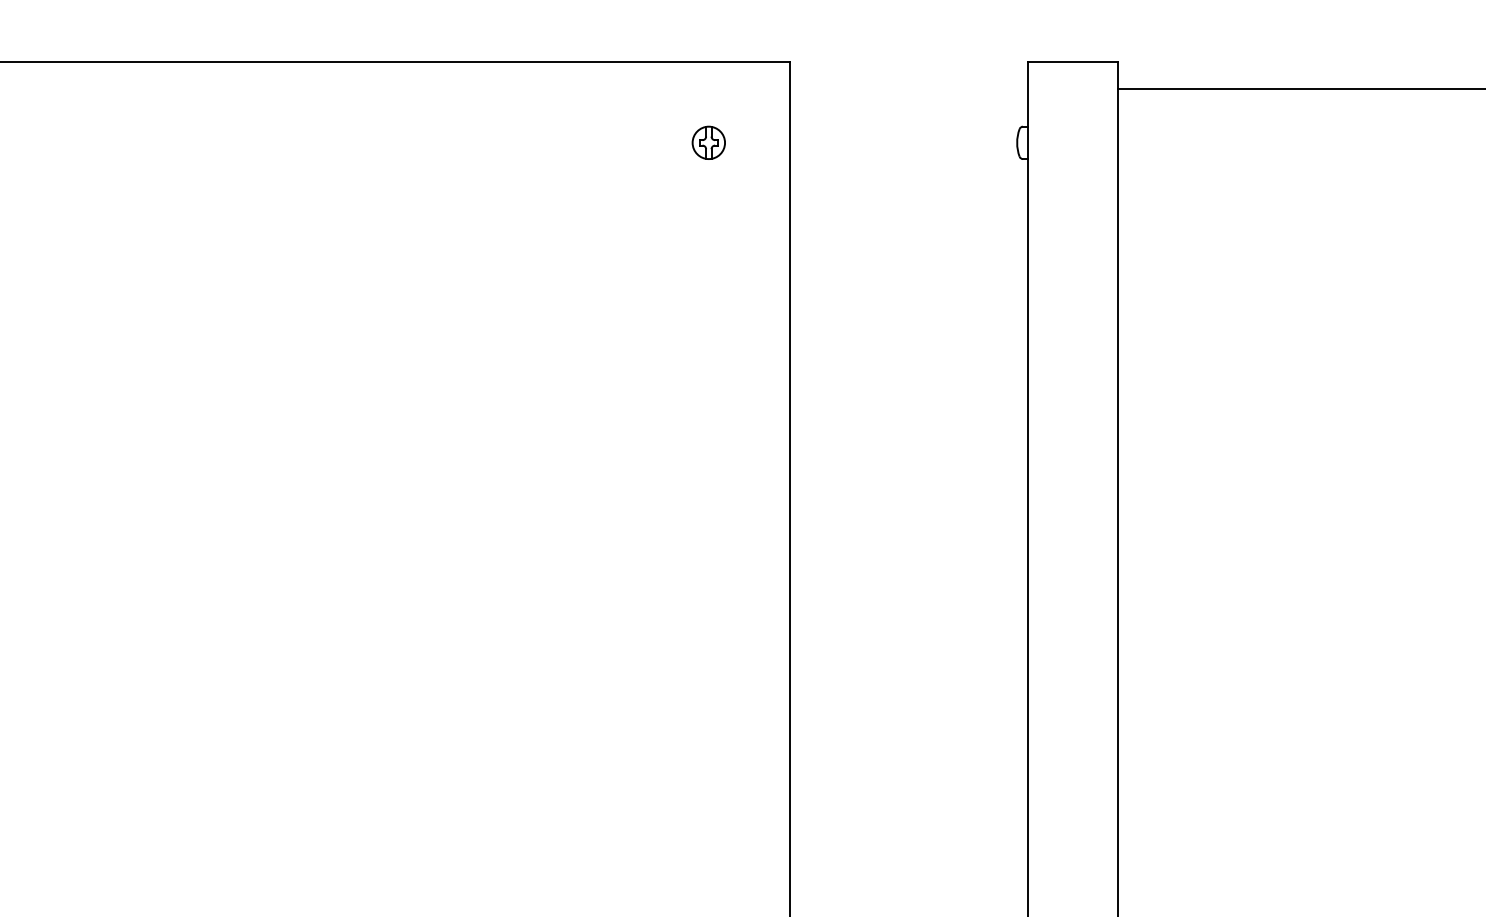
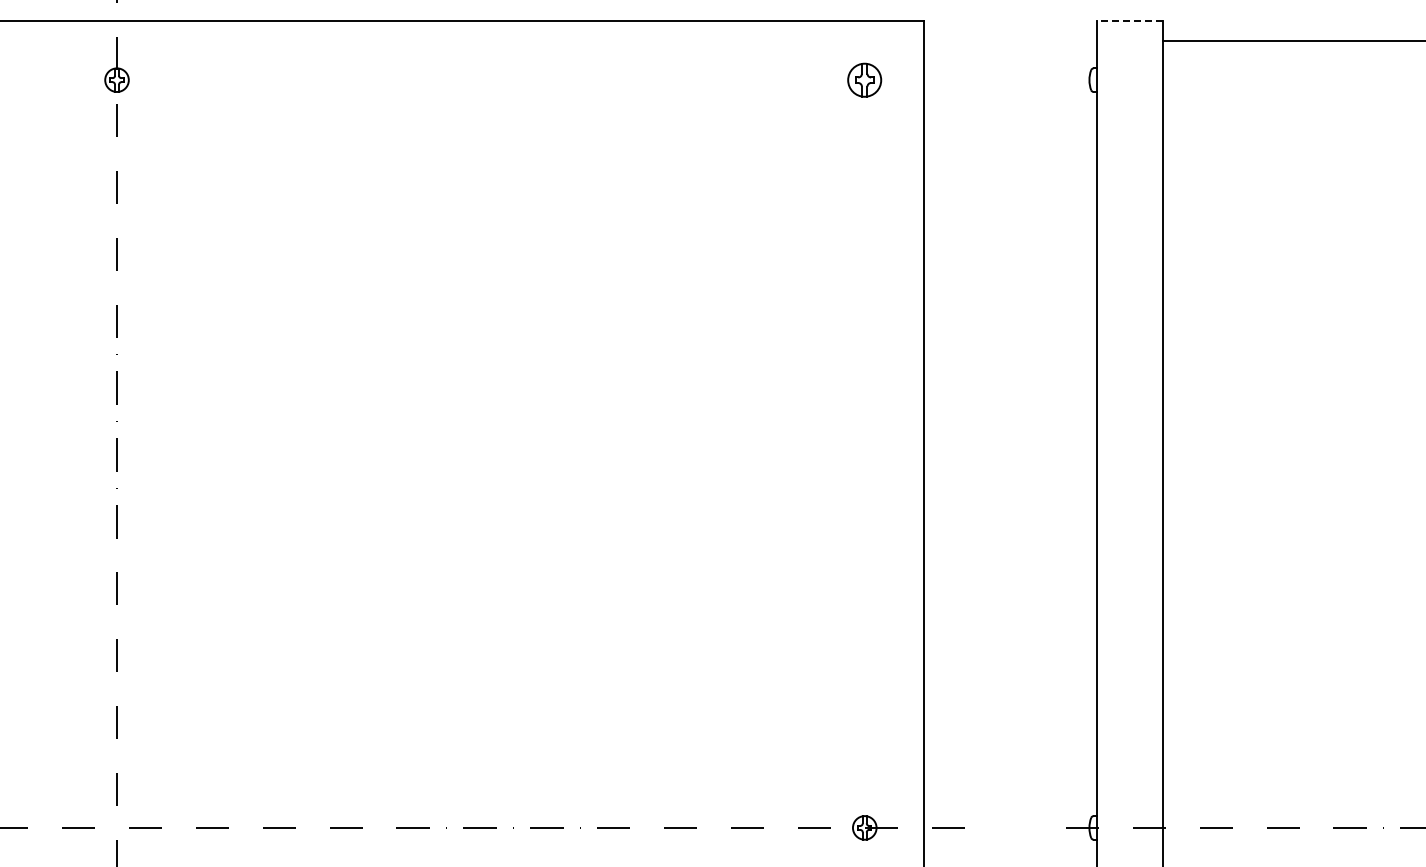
line: (1073, 62) -> (1130, 21), solid -> dashed
part: (708, 141) -> (864, 79), size x1.4

